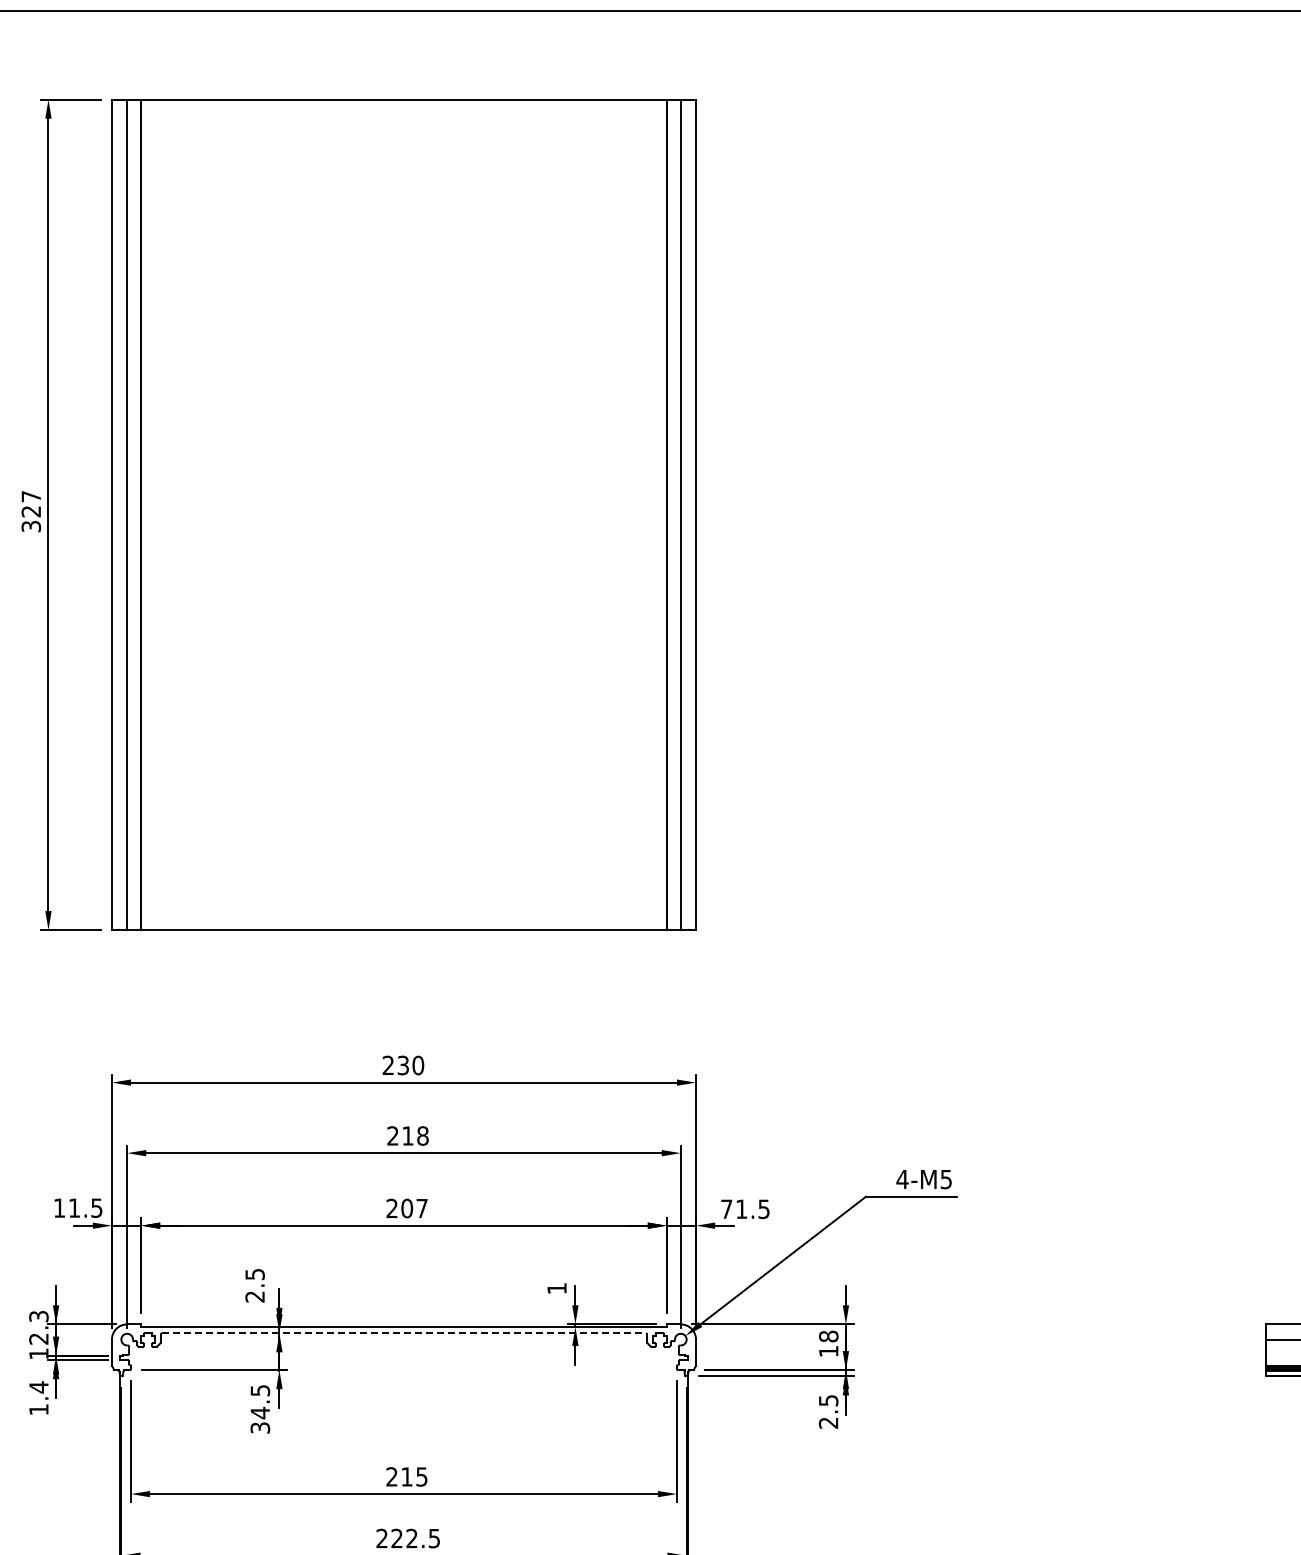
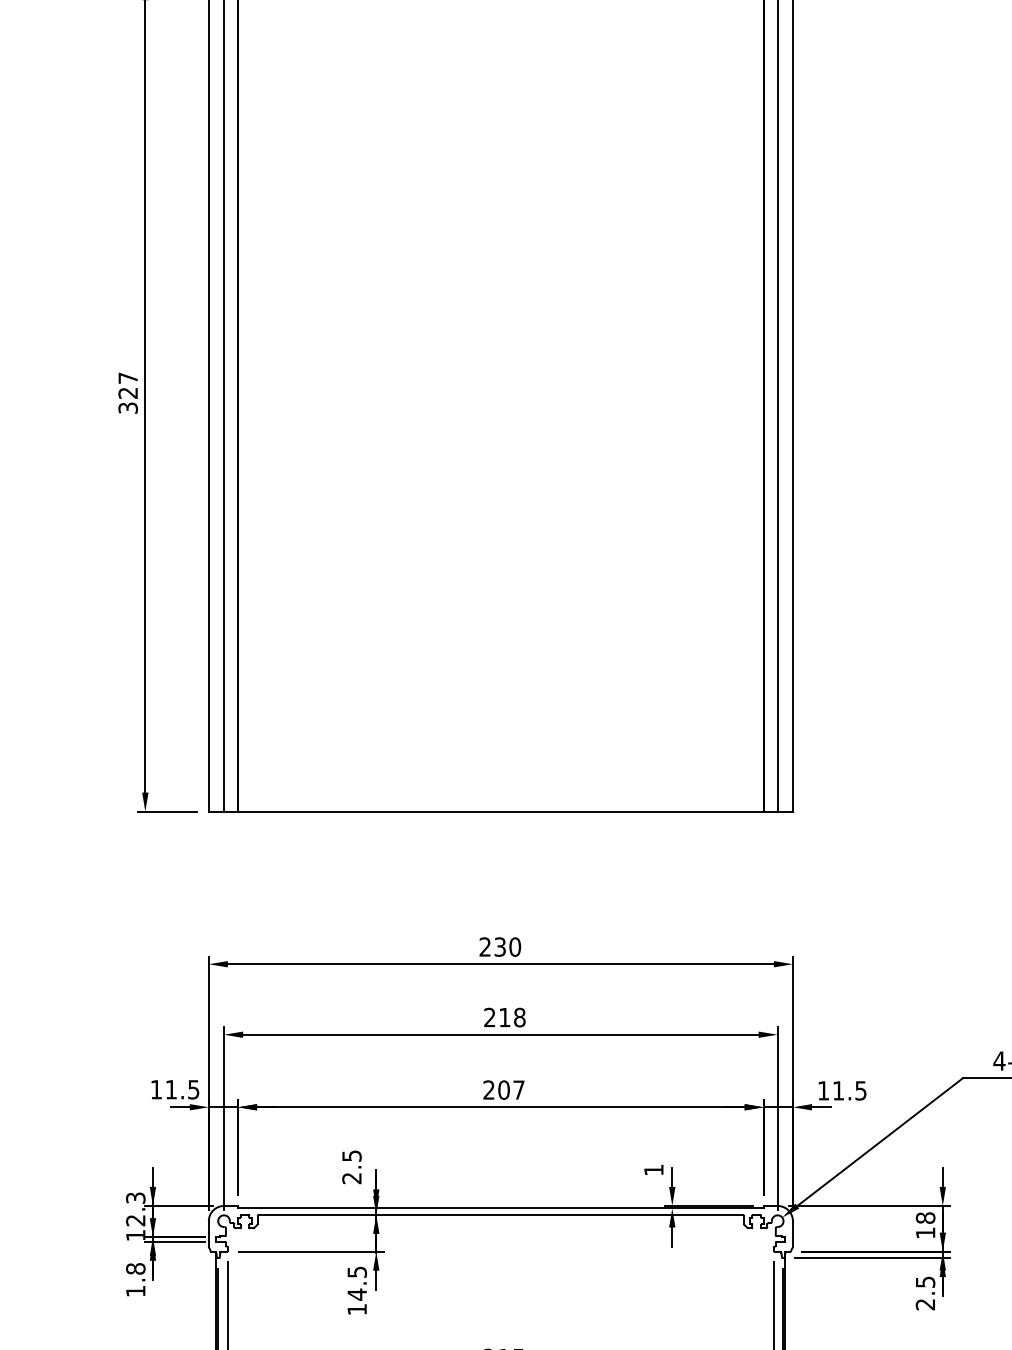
text: (726, 1208) -> (823, 1090), 71.5 -> 11.5
line: (404, 1333) -> (501, 1215), dashed -> solid
text: (38, 1387) -> (135, 1269), 1.4 -> 1.8
text: (260, 1427) -> (357, 1309), 34.5 -> 14.5

